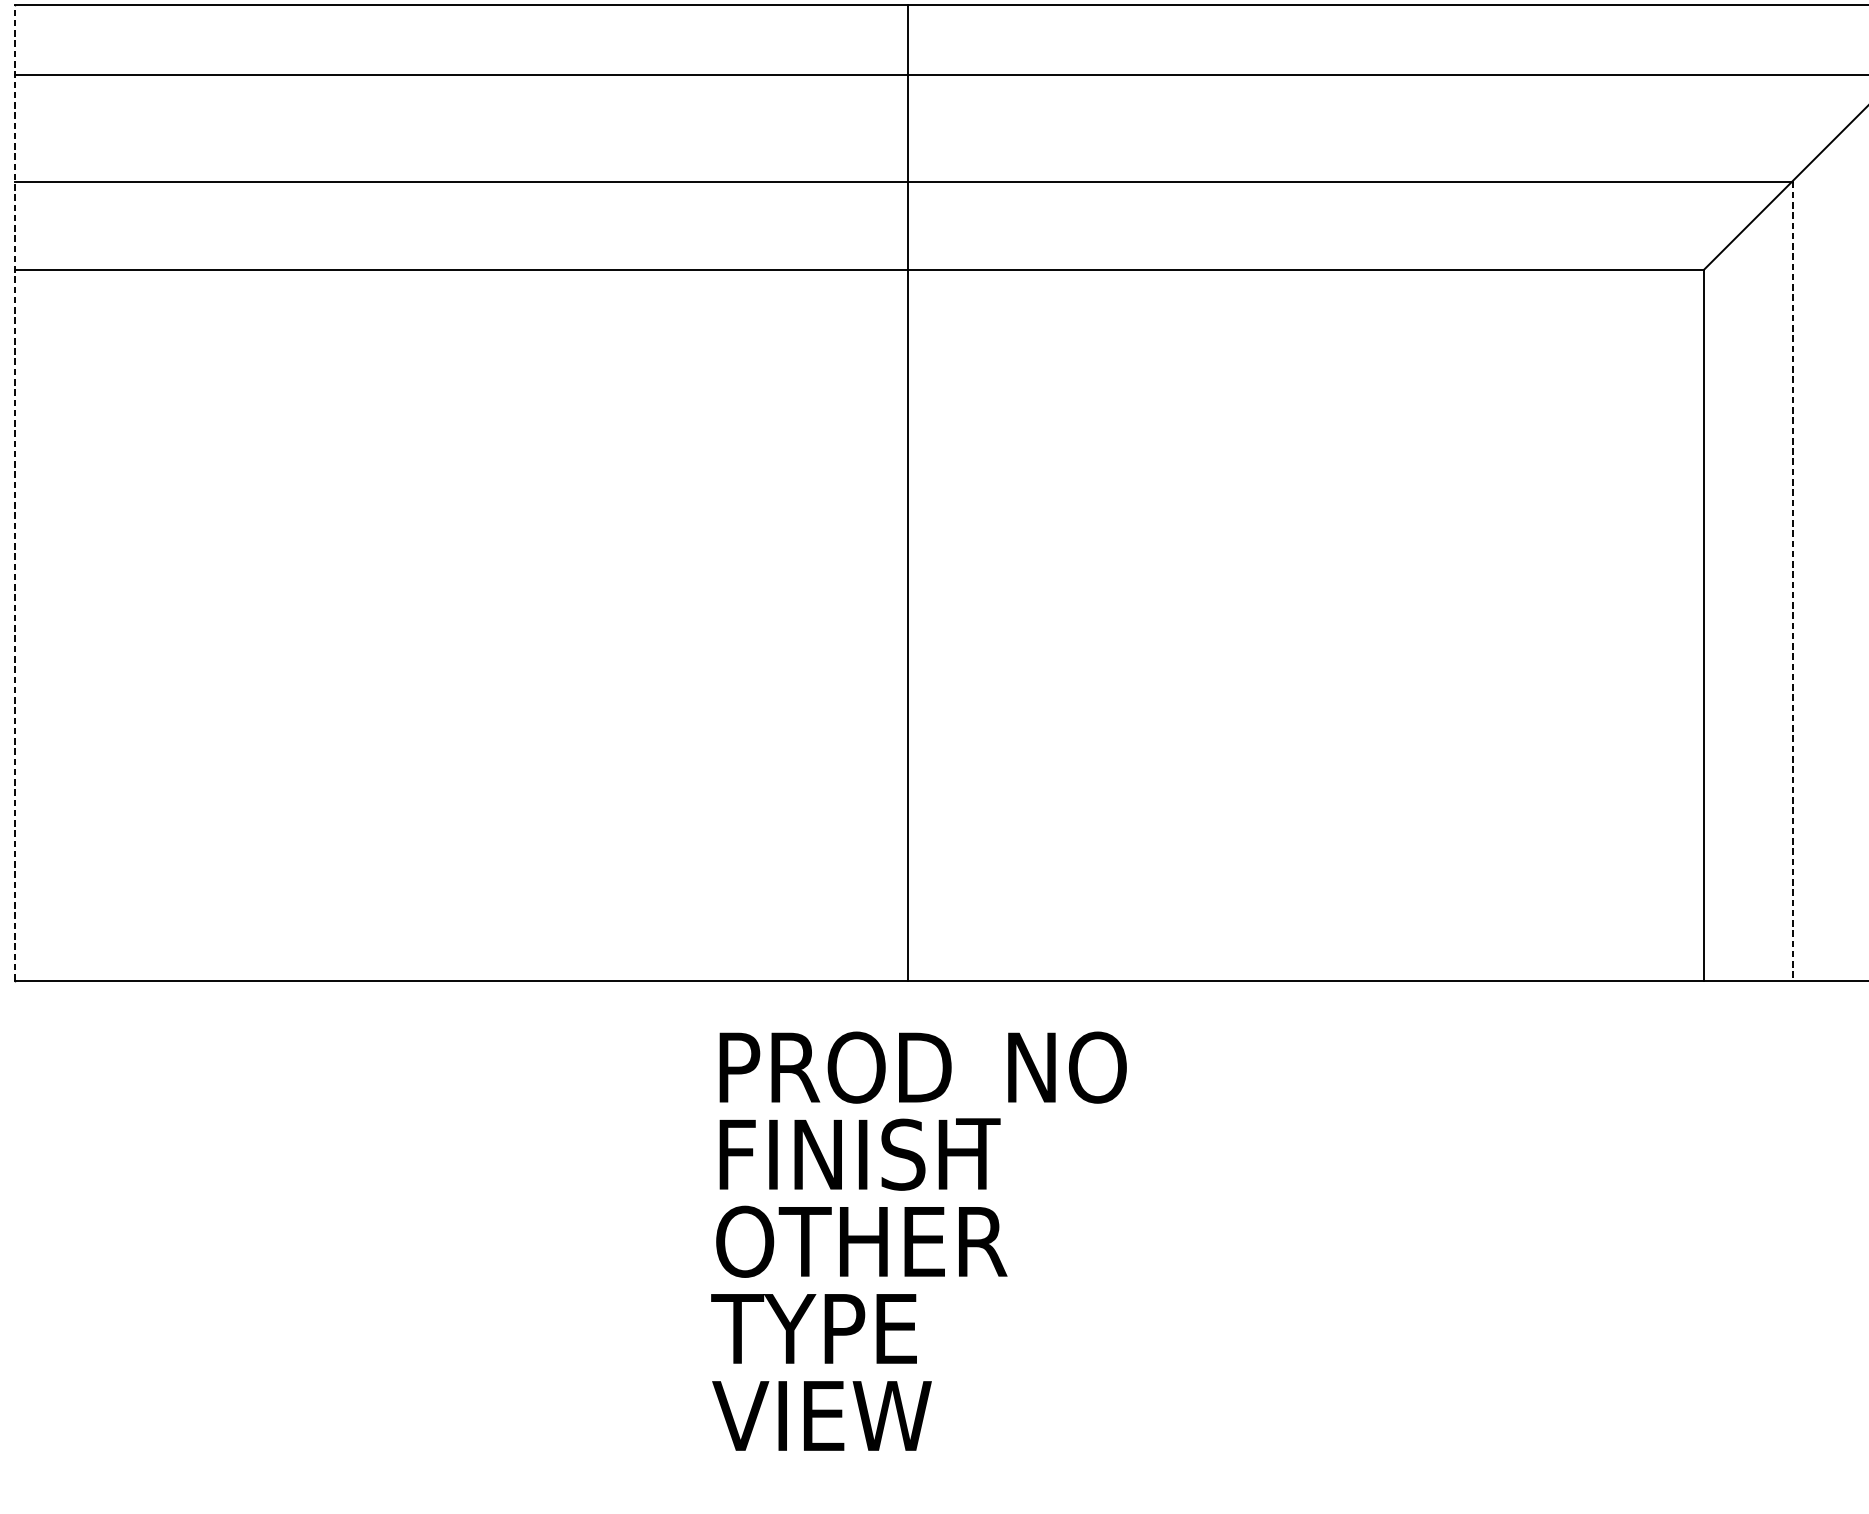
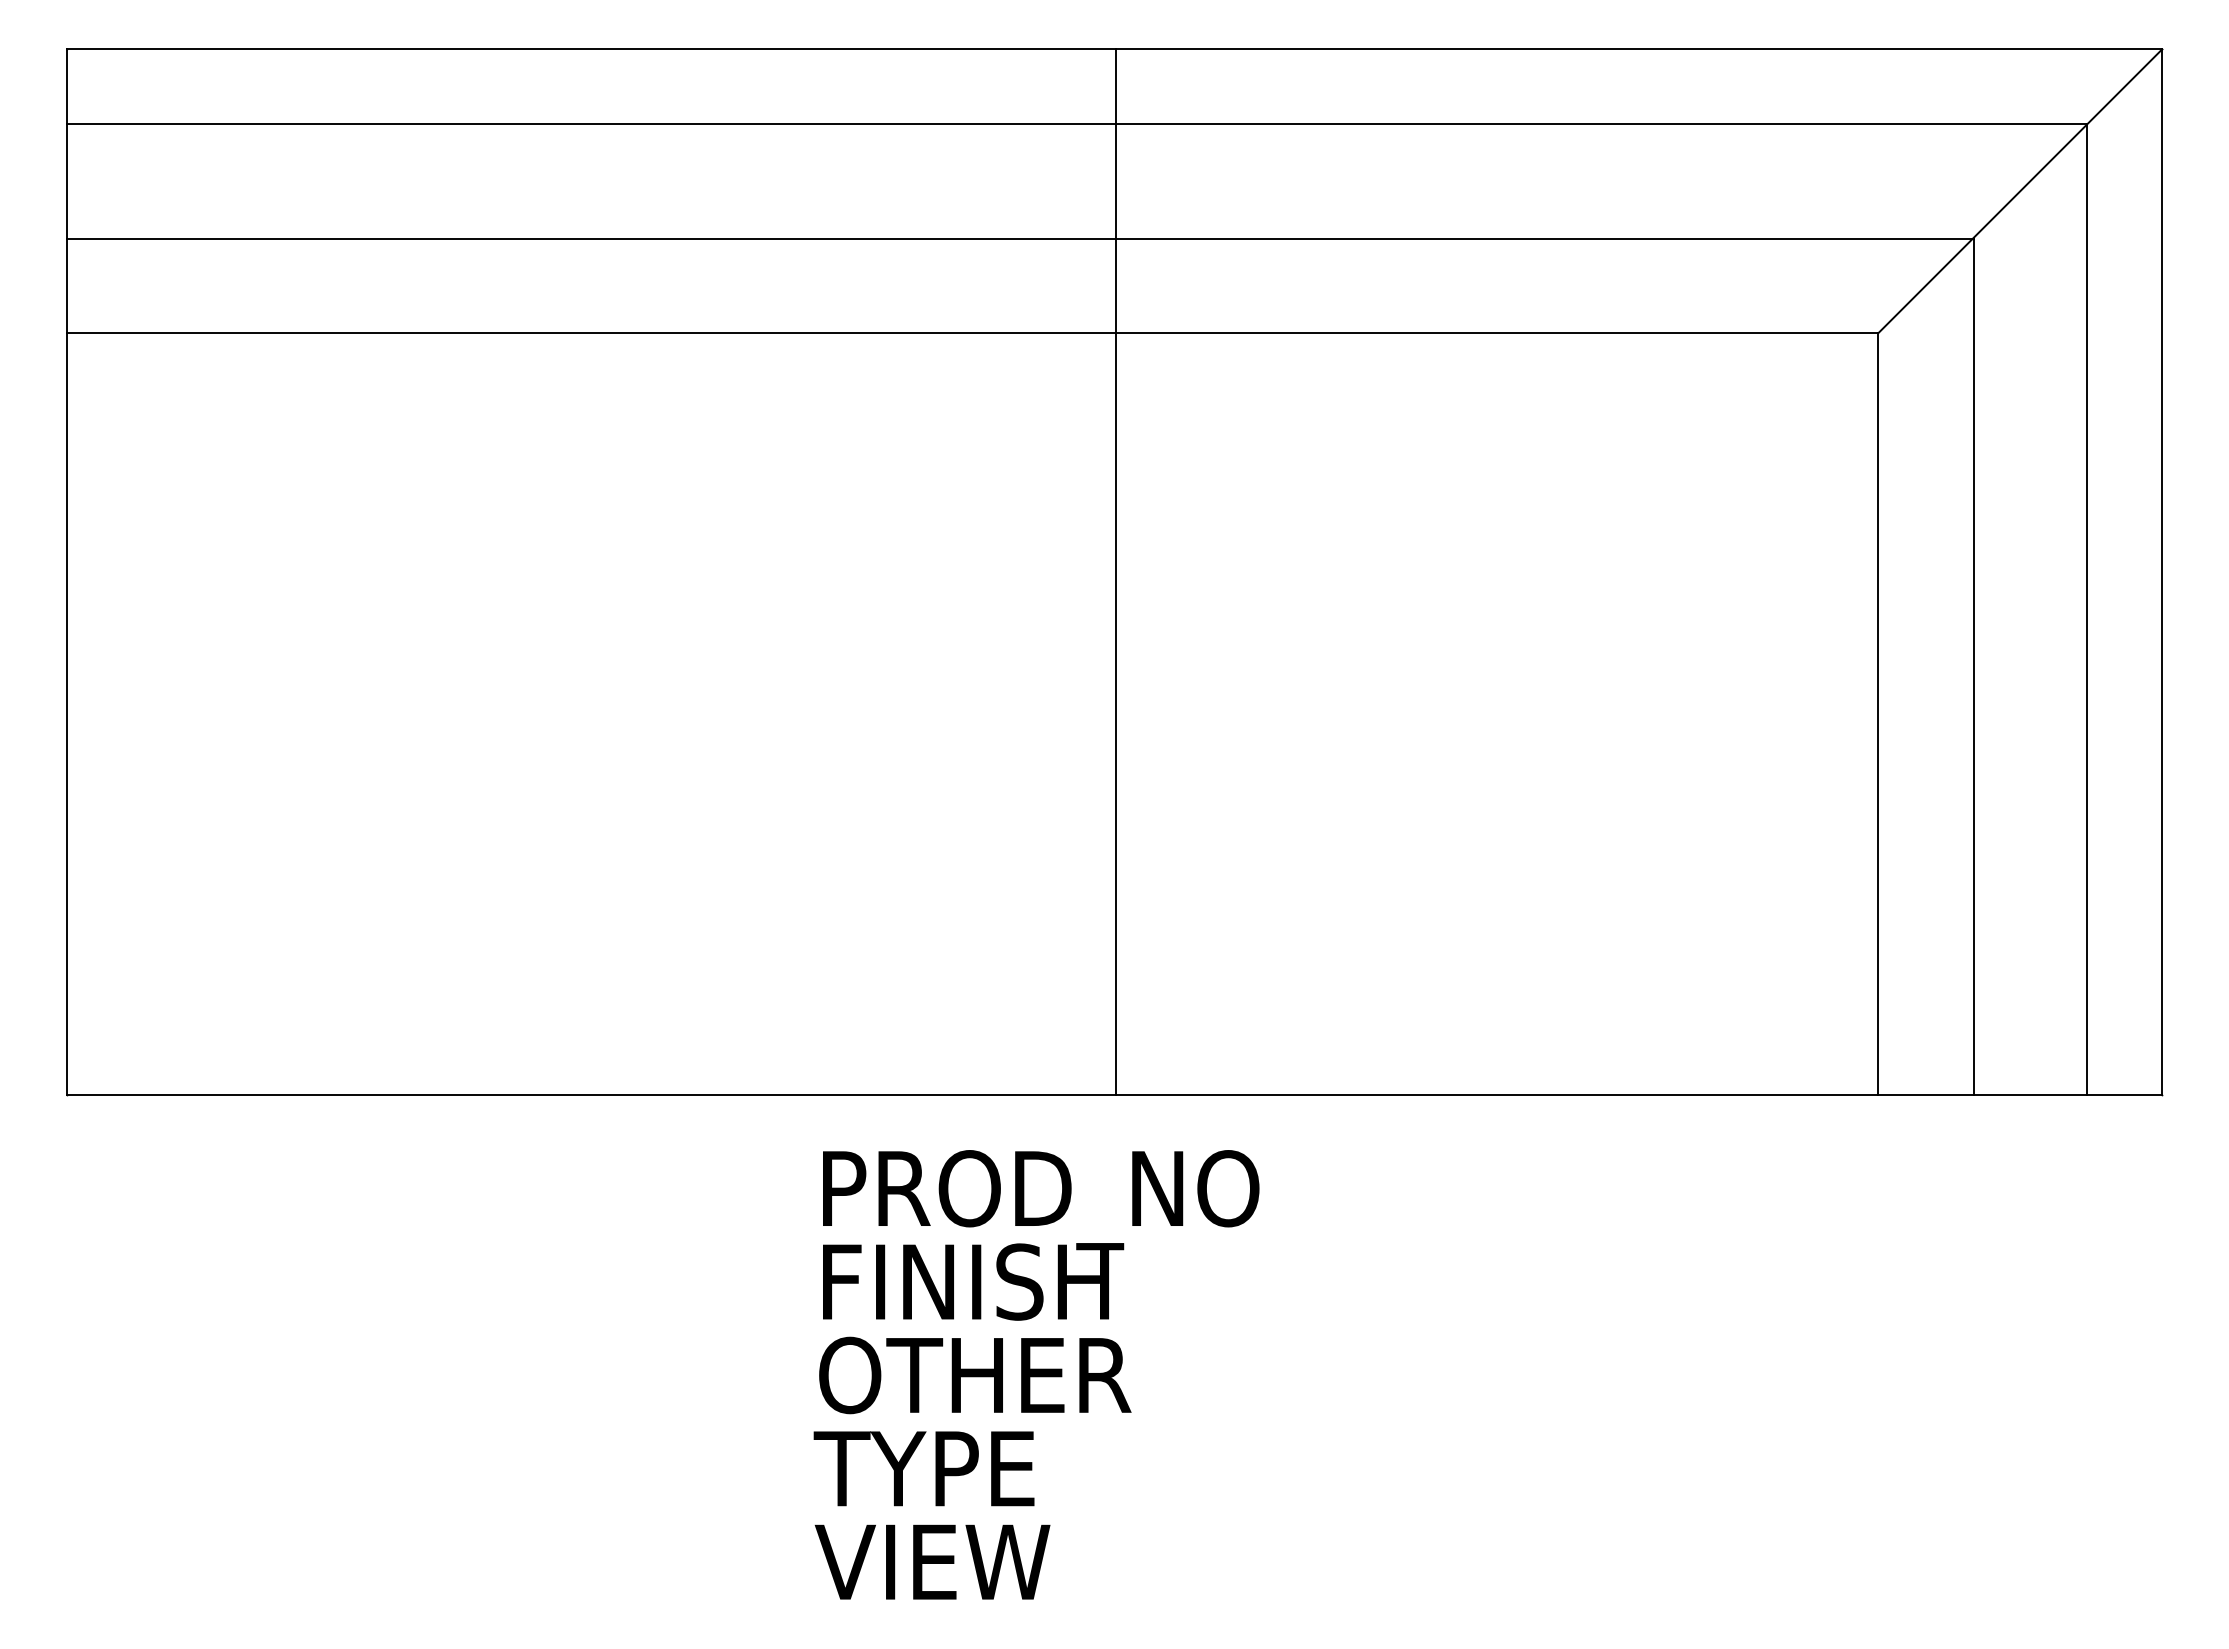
line: (14, 492) -> (66, 572), dashed -> solid
line: (908, 492) -> (1116, 572), moved
line: (1793, 581) -> (1974, 667), dashed -> solid

